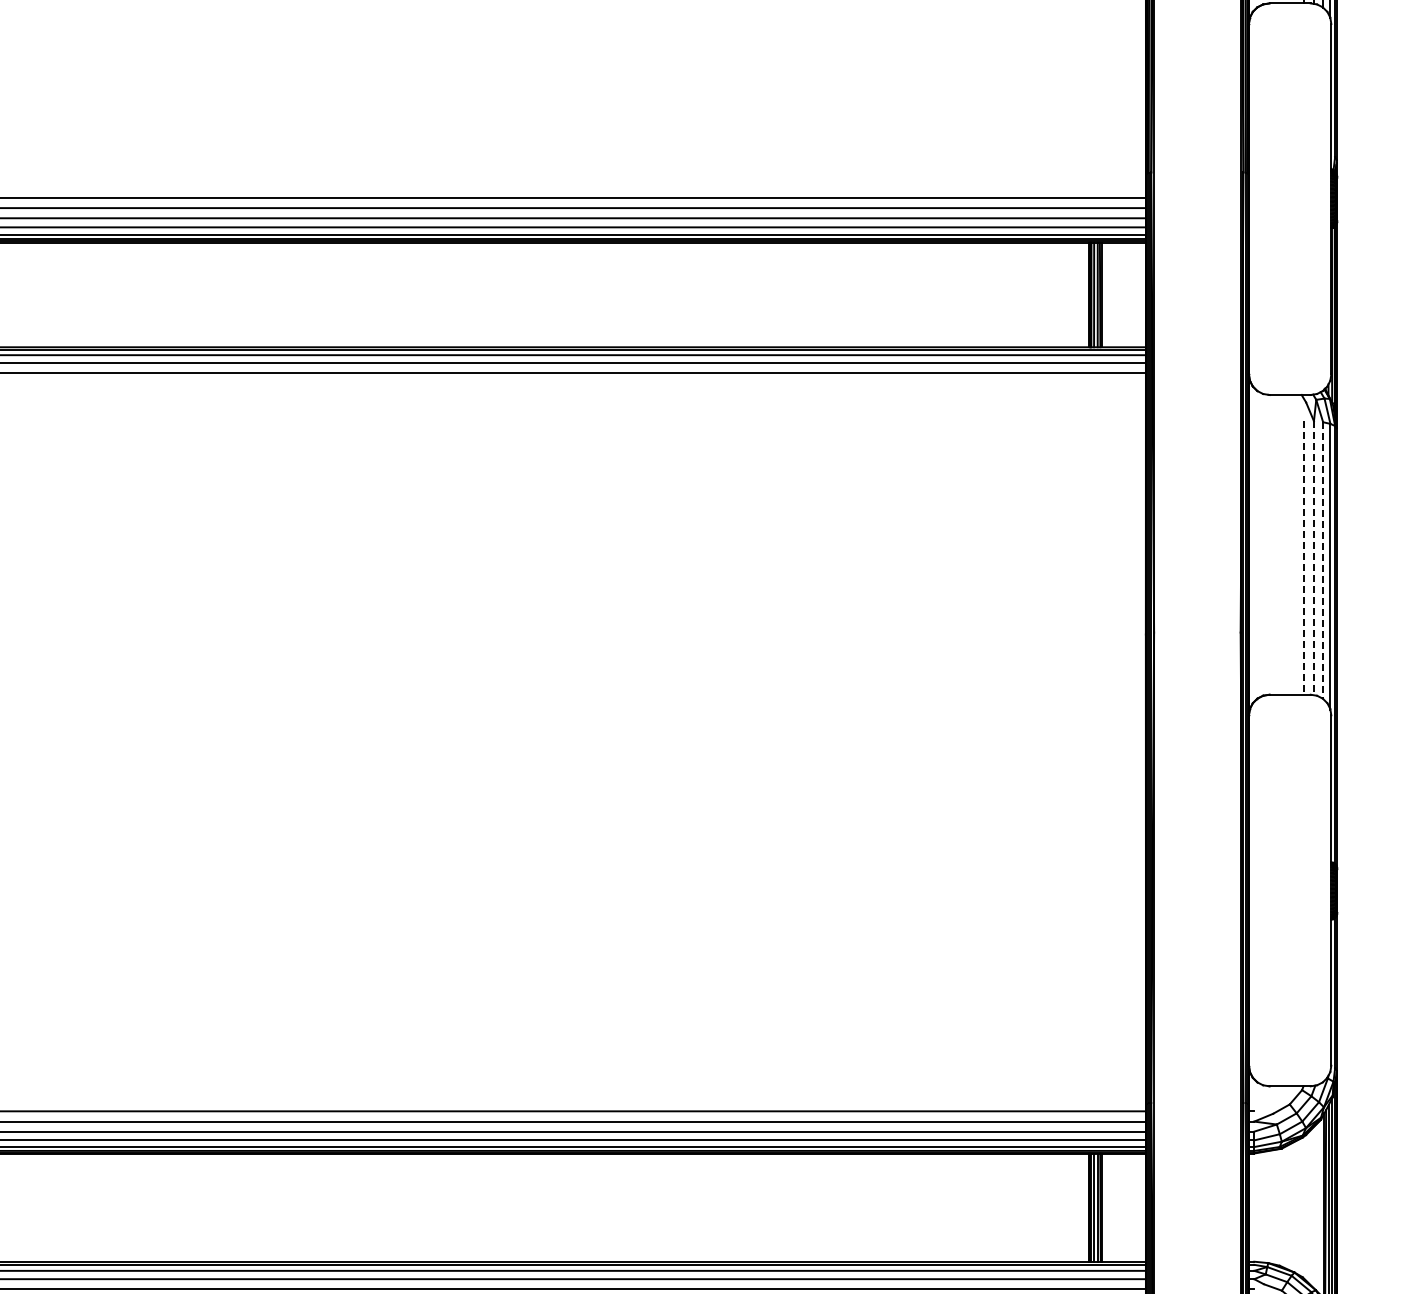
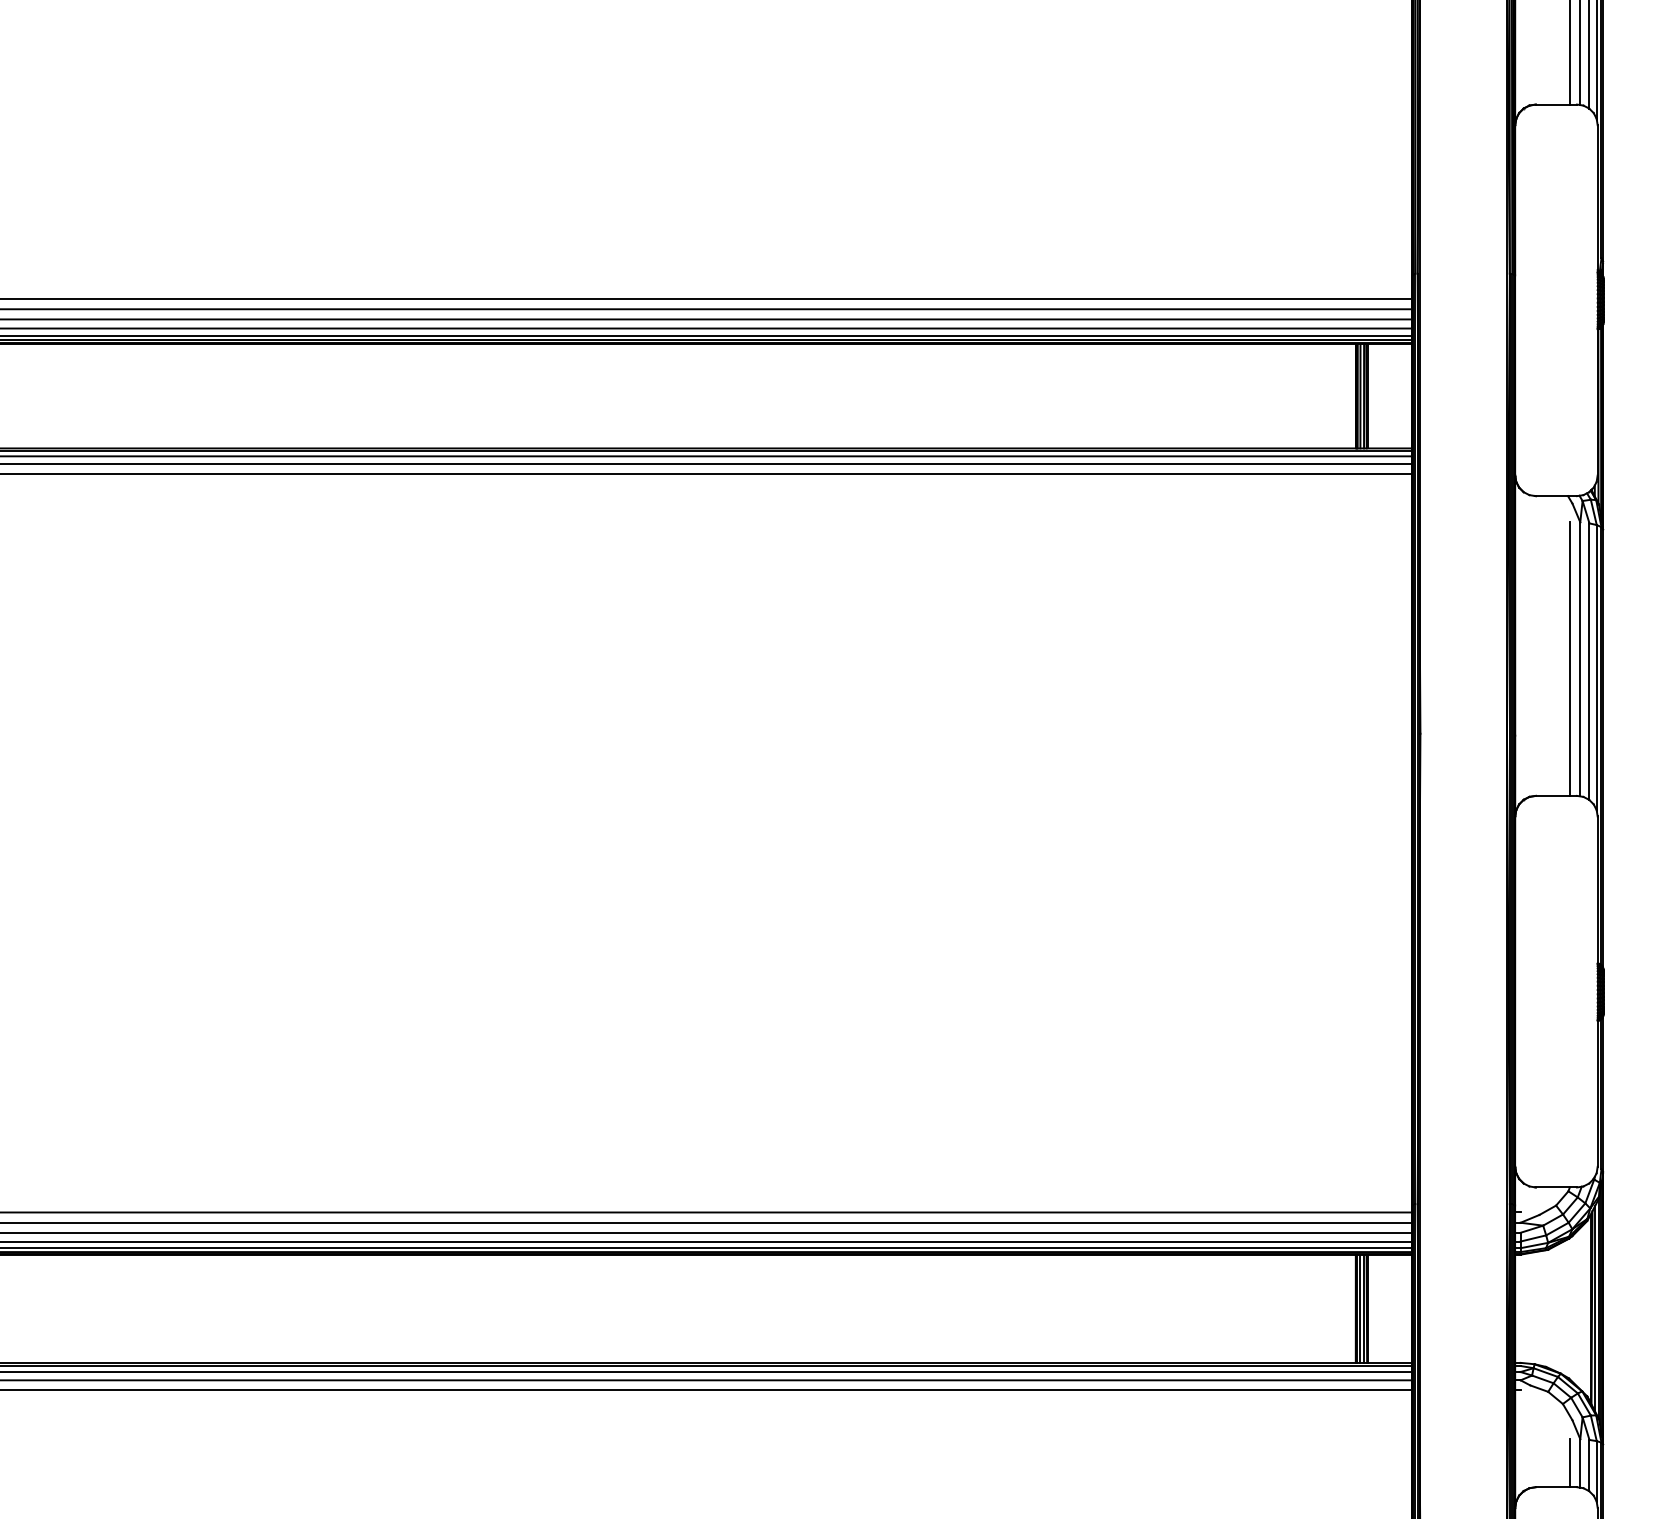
line: (1304, 557) -> (1570, 658), dashed -> solid
line: (1314, 558) -> (1580, 659), dashed -> solid
line: (1323, 561) -> (1589, 662), dashed -> solid

